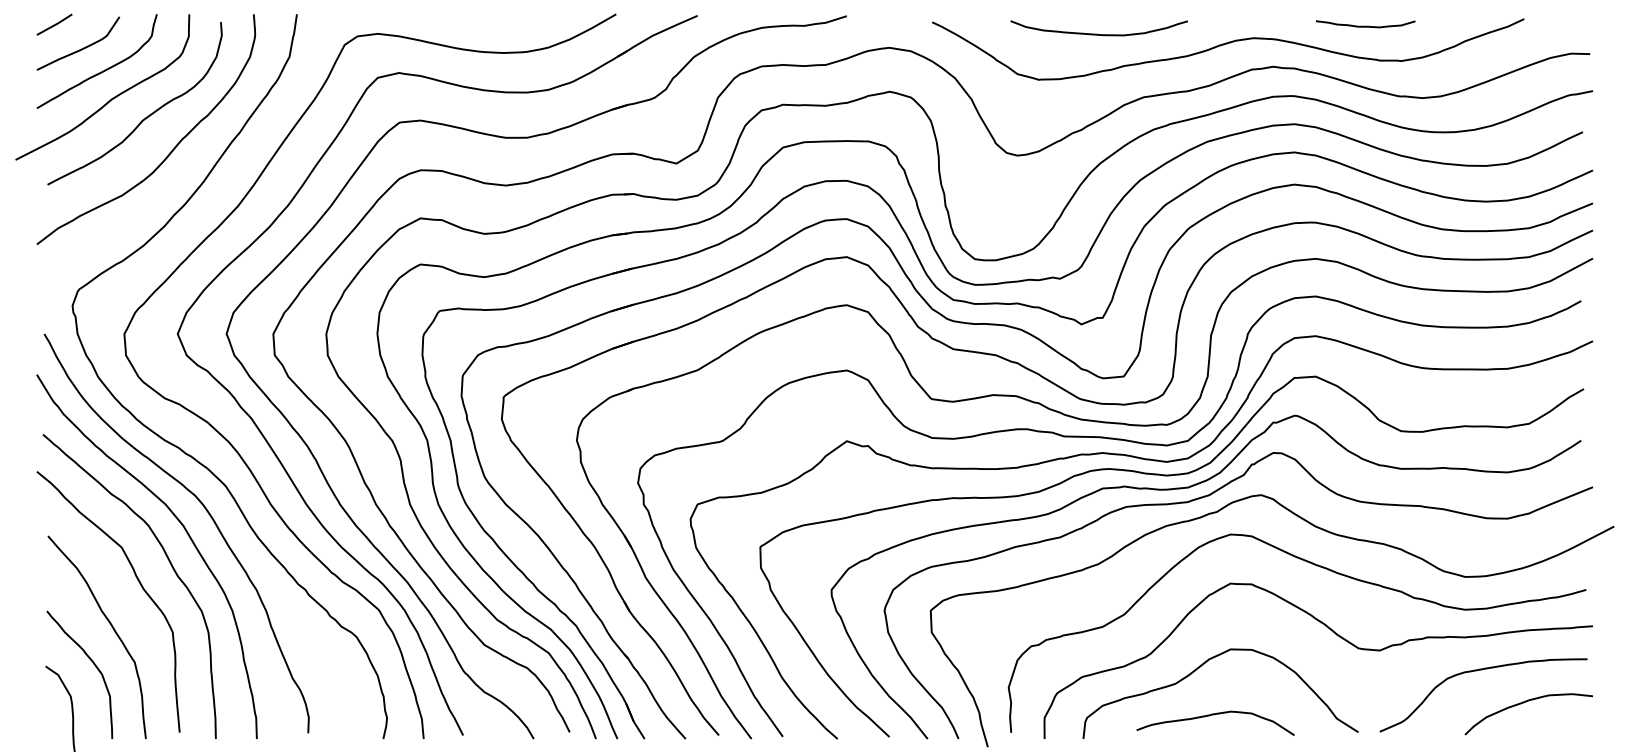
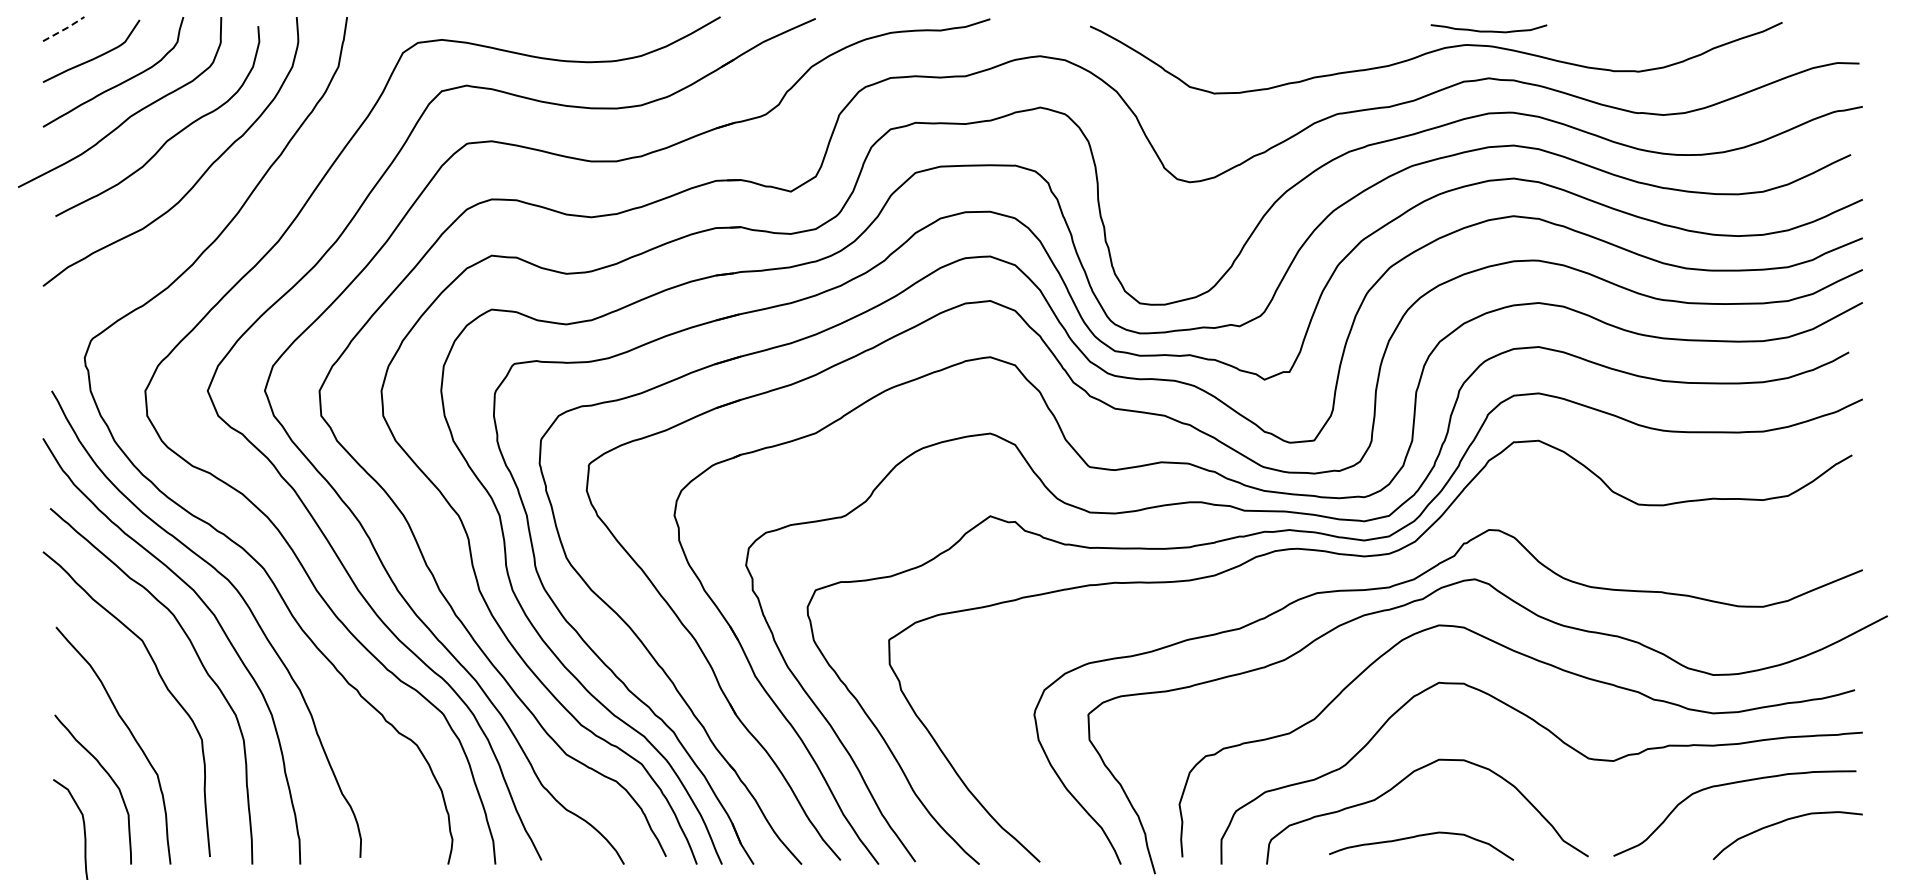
line: (55, 24) -> (64, 29), solid -> dashed
curve: (1365, 25) -> (1488, 30), moved
curve: (1099, 34) -> (1285, 40), removed
curve: (1188, 488) -> (1389, 571), removed

